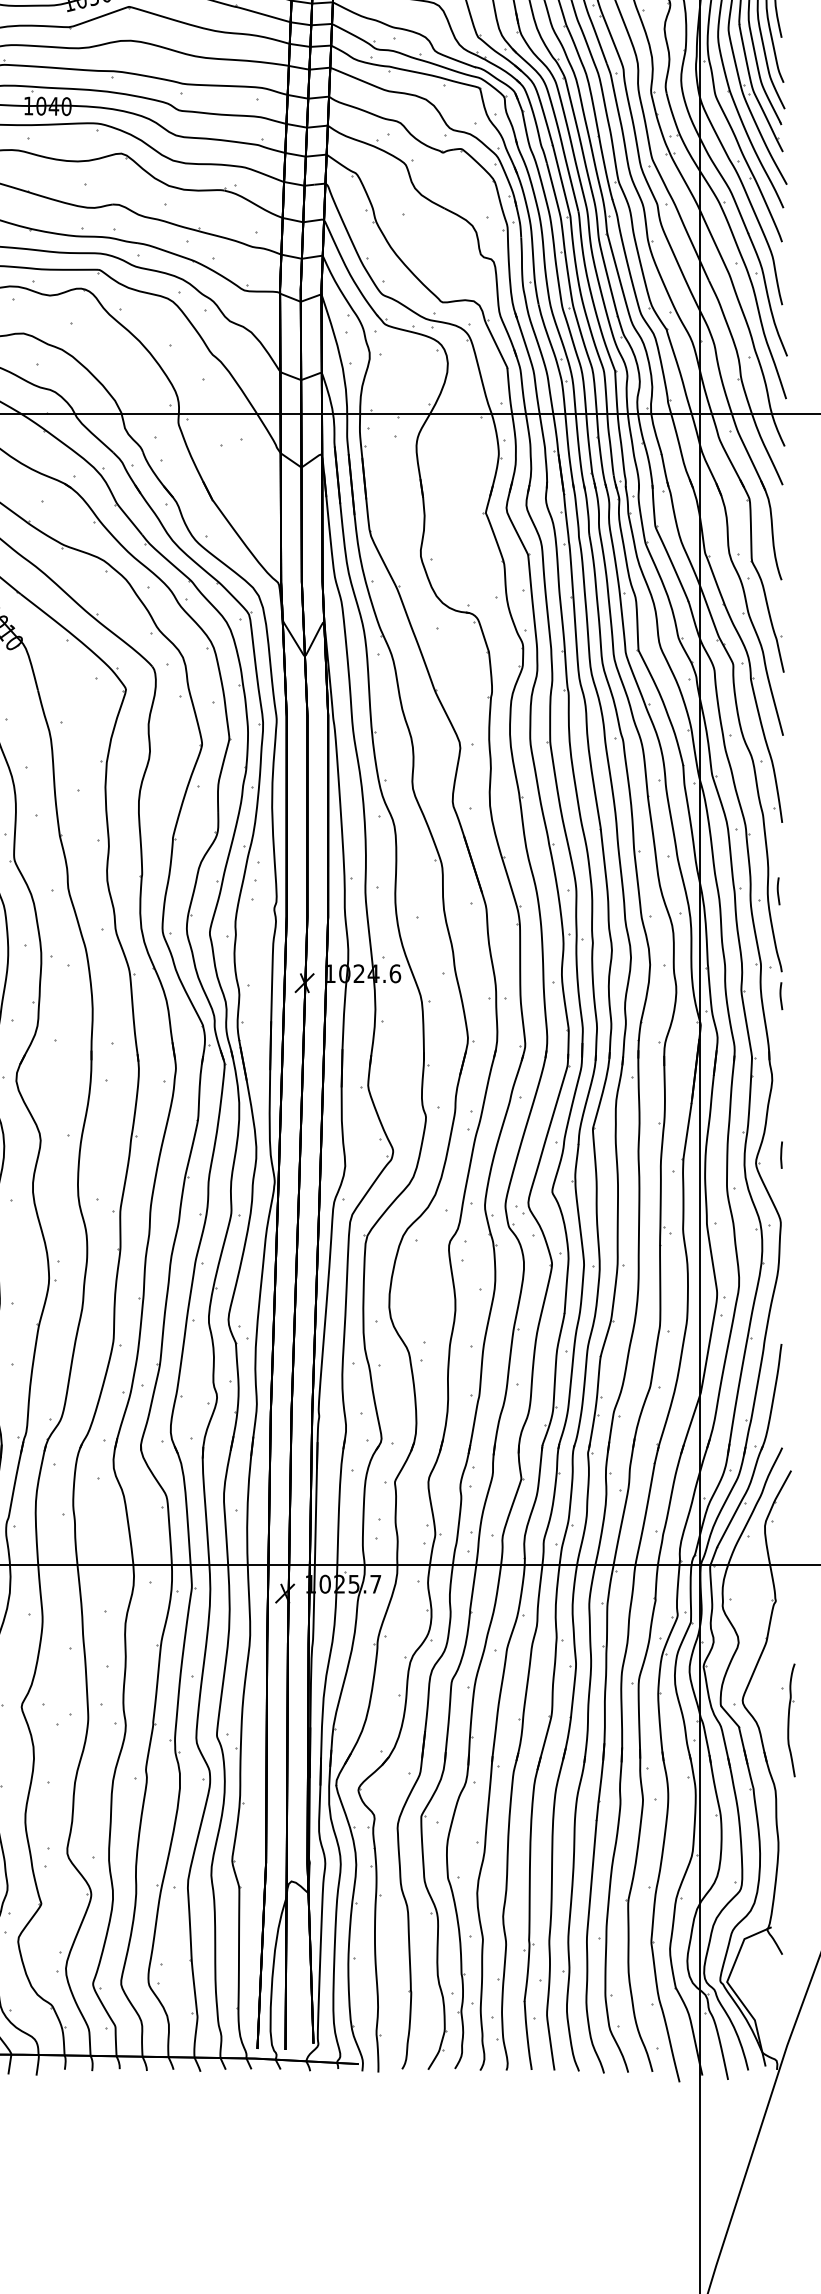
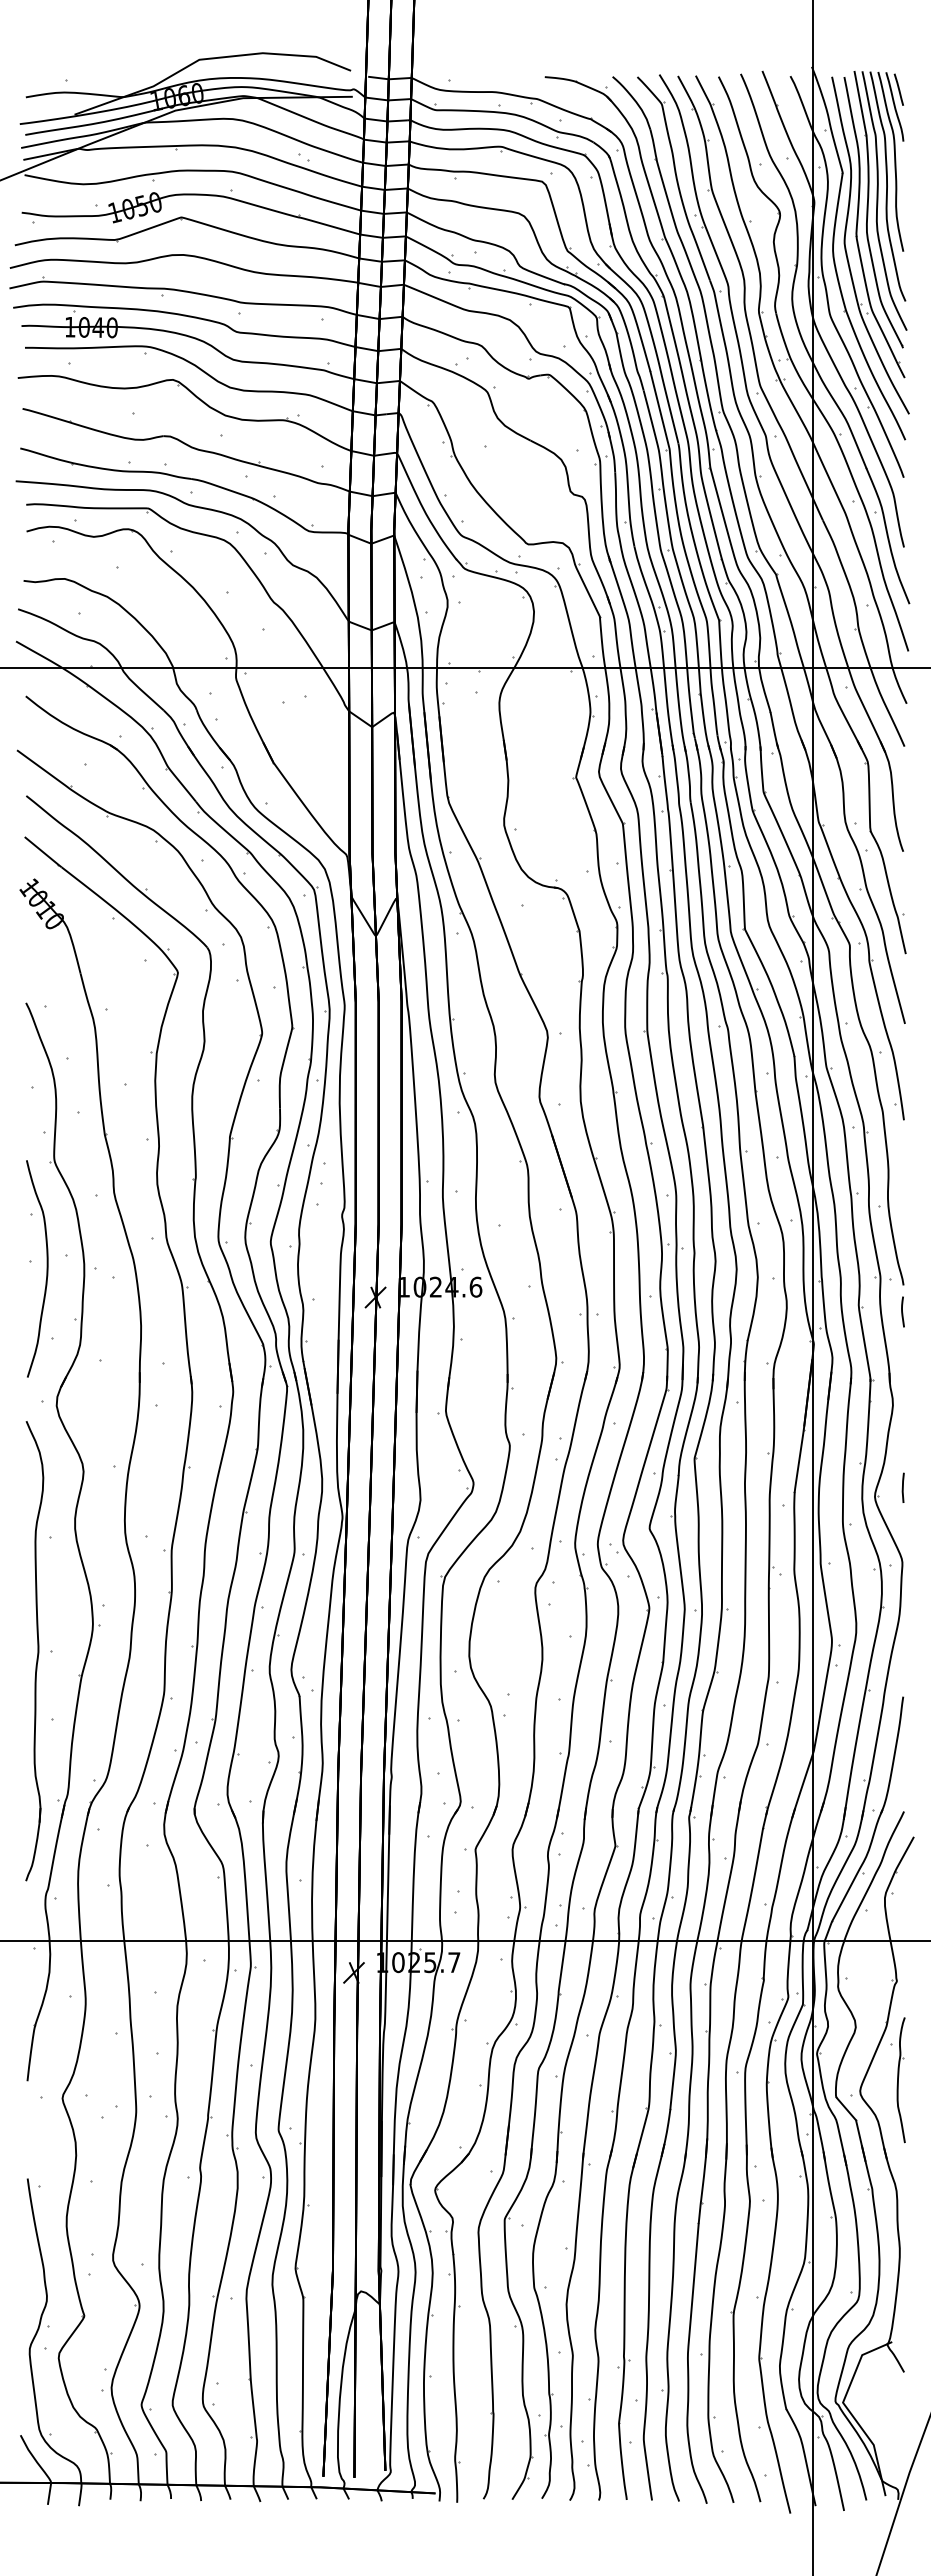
line: (778, 890) -> (899, 1195), removed
part: (788, 1720) -> (897, 2080), moved

